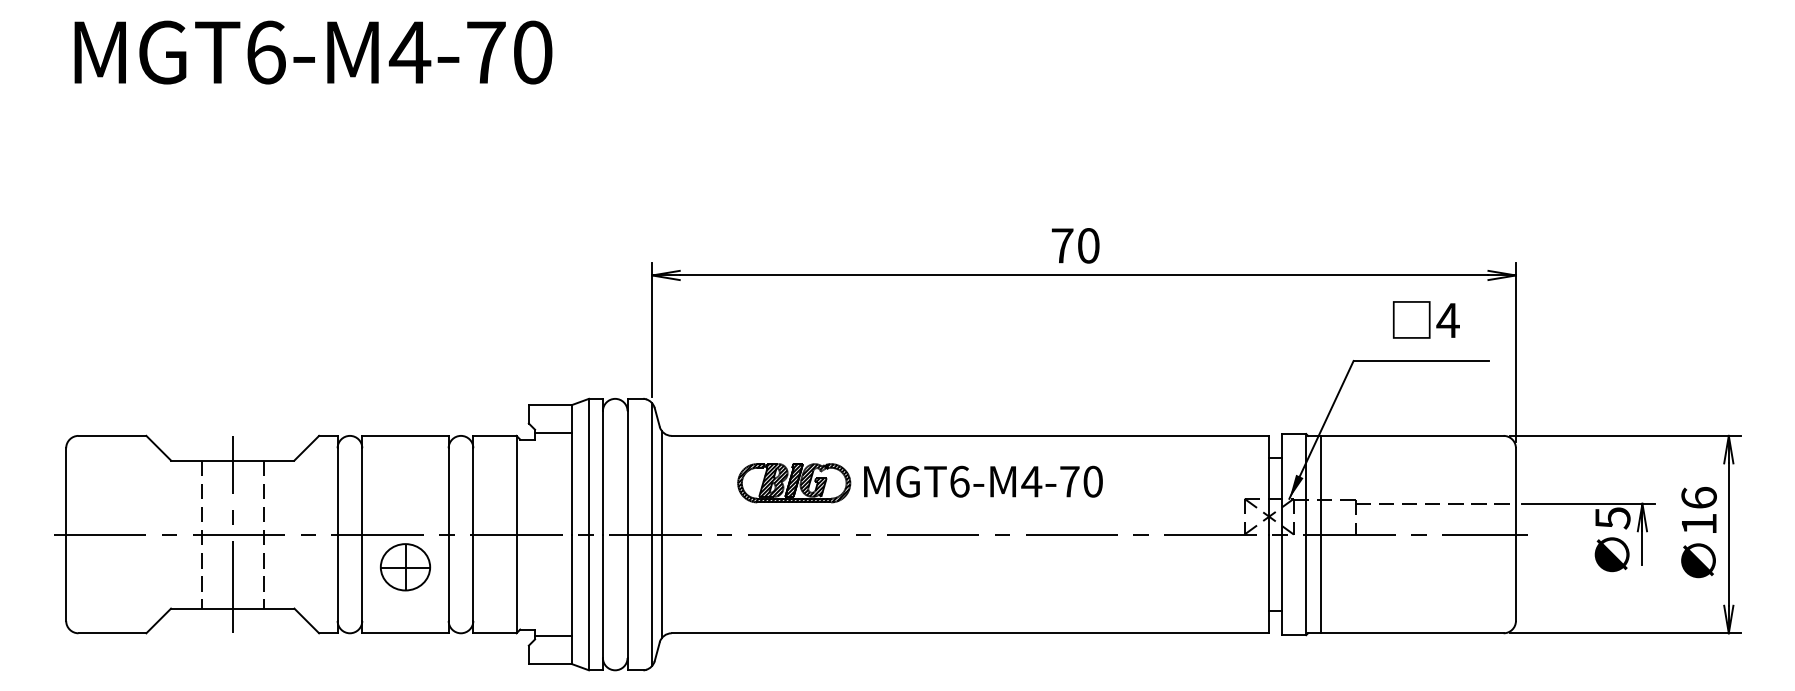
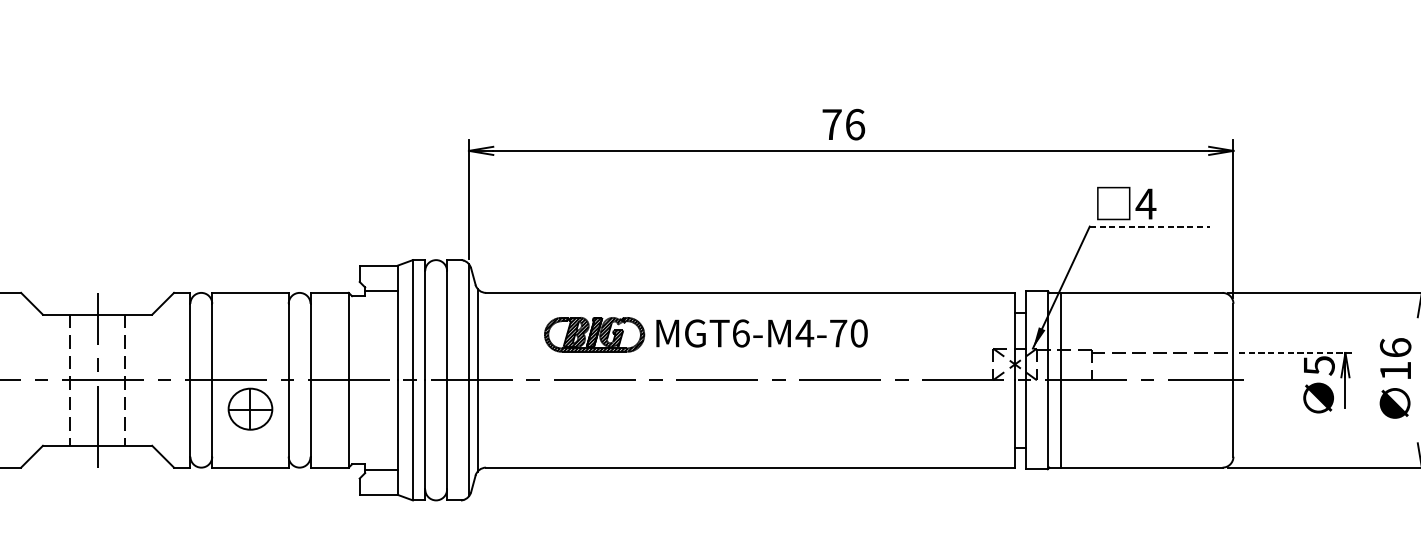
text: (1088, 245) -> (855, 124), 70 -> 76
text: (1426, 319) -> (1126, 203), moved
line: (1421, 361) -> (1149, 227), solid -> dashed
line: (1588, 503) -> (1297, 352), solid -> dashed

